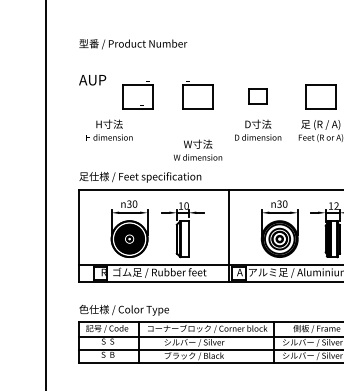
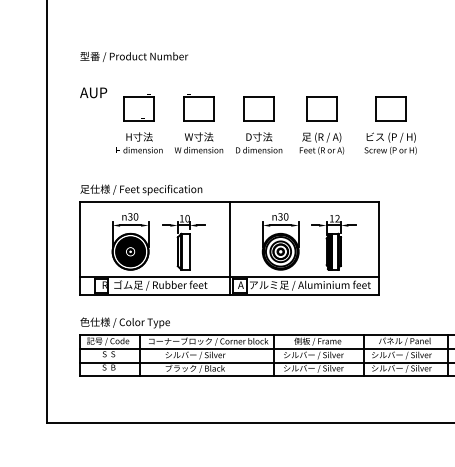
part: (257, 95) -> (258, 108), size x1.67
text: (109, 129) -> (139, 142), moved
text: (197, 149) -> (198, 142), moved

